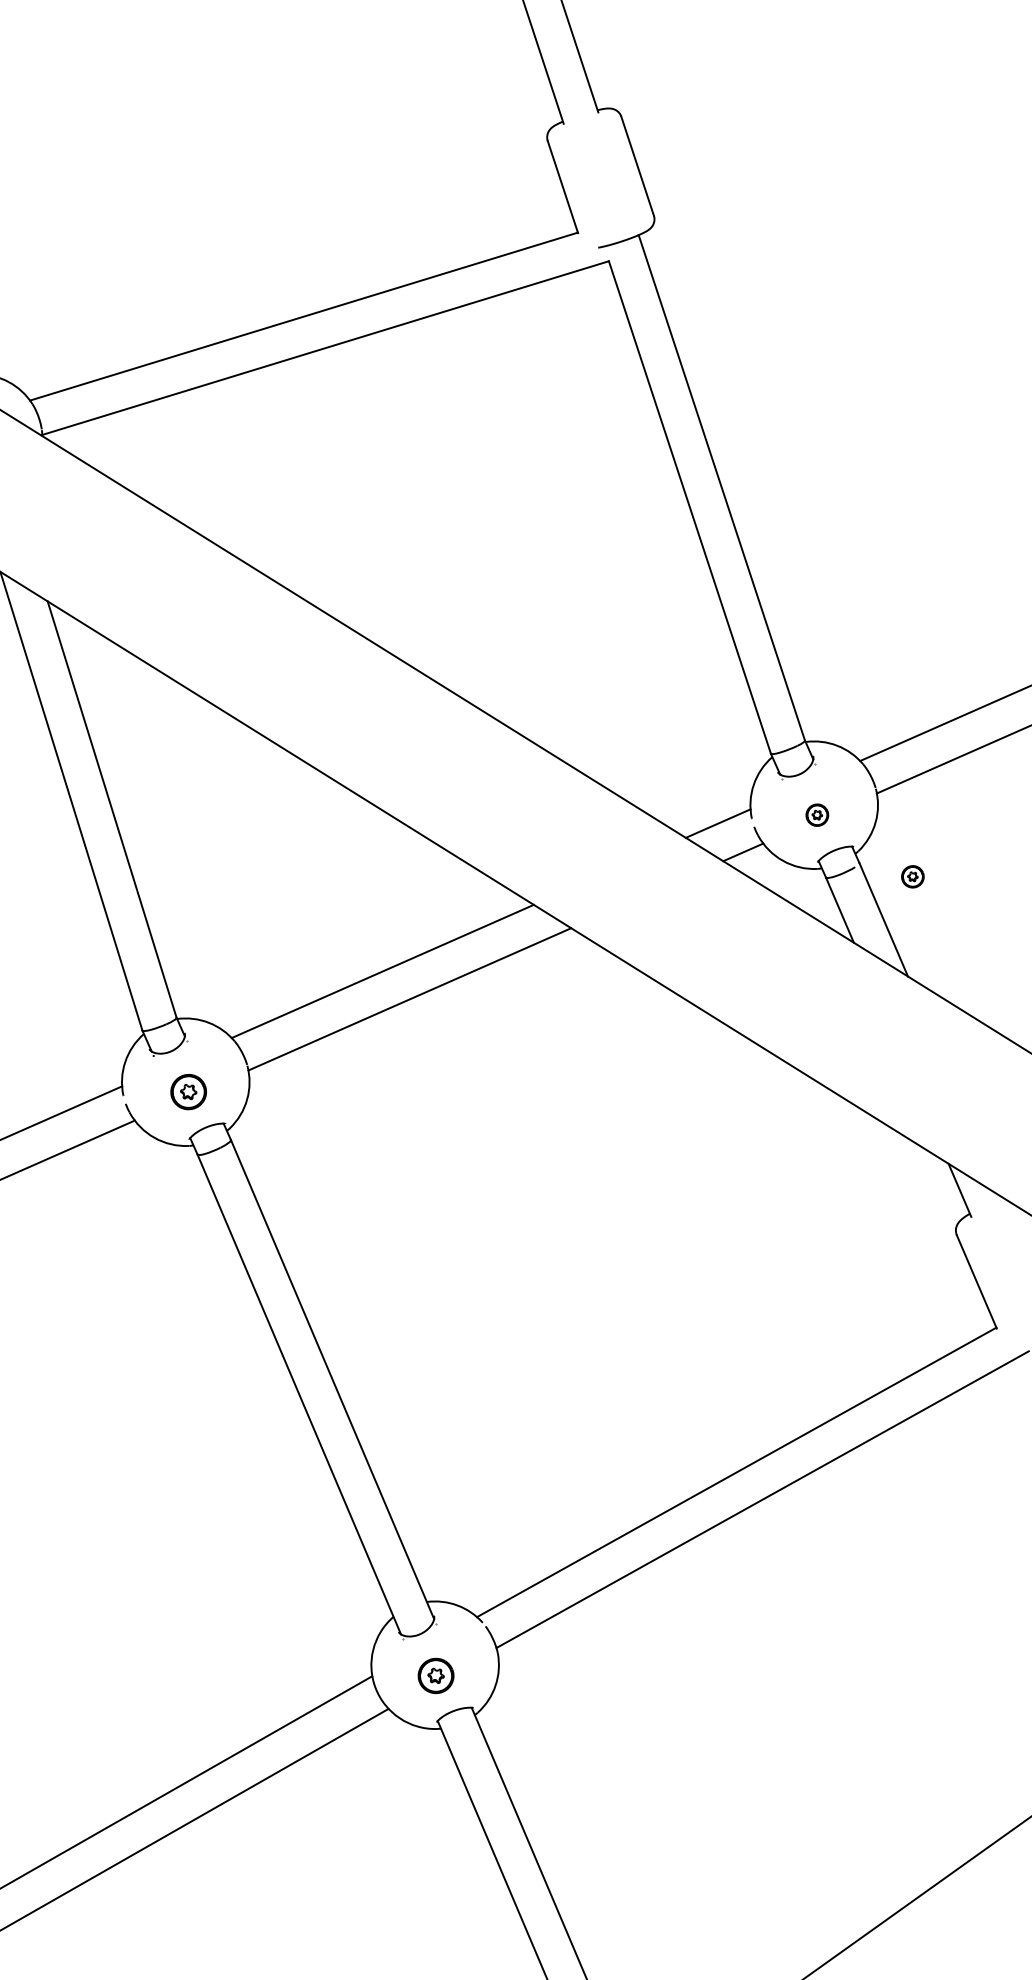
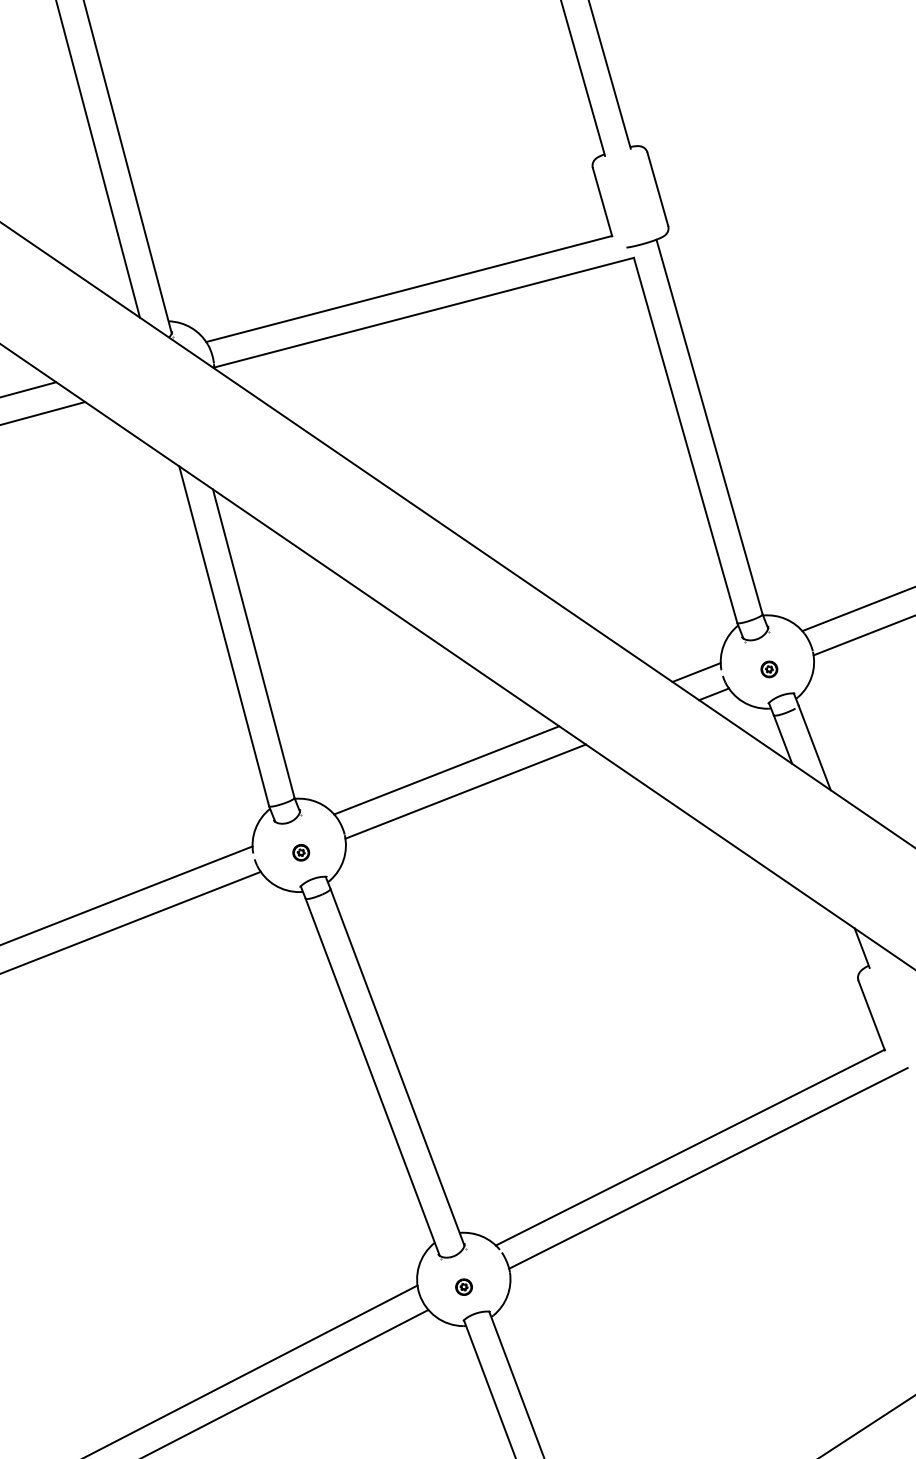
part: (913, 876) -> (837, 717), removed
part: (189, 1091) -> (301, 852), size x0.62
part: (435, 1674) -> (463, 1286), size x0.62

